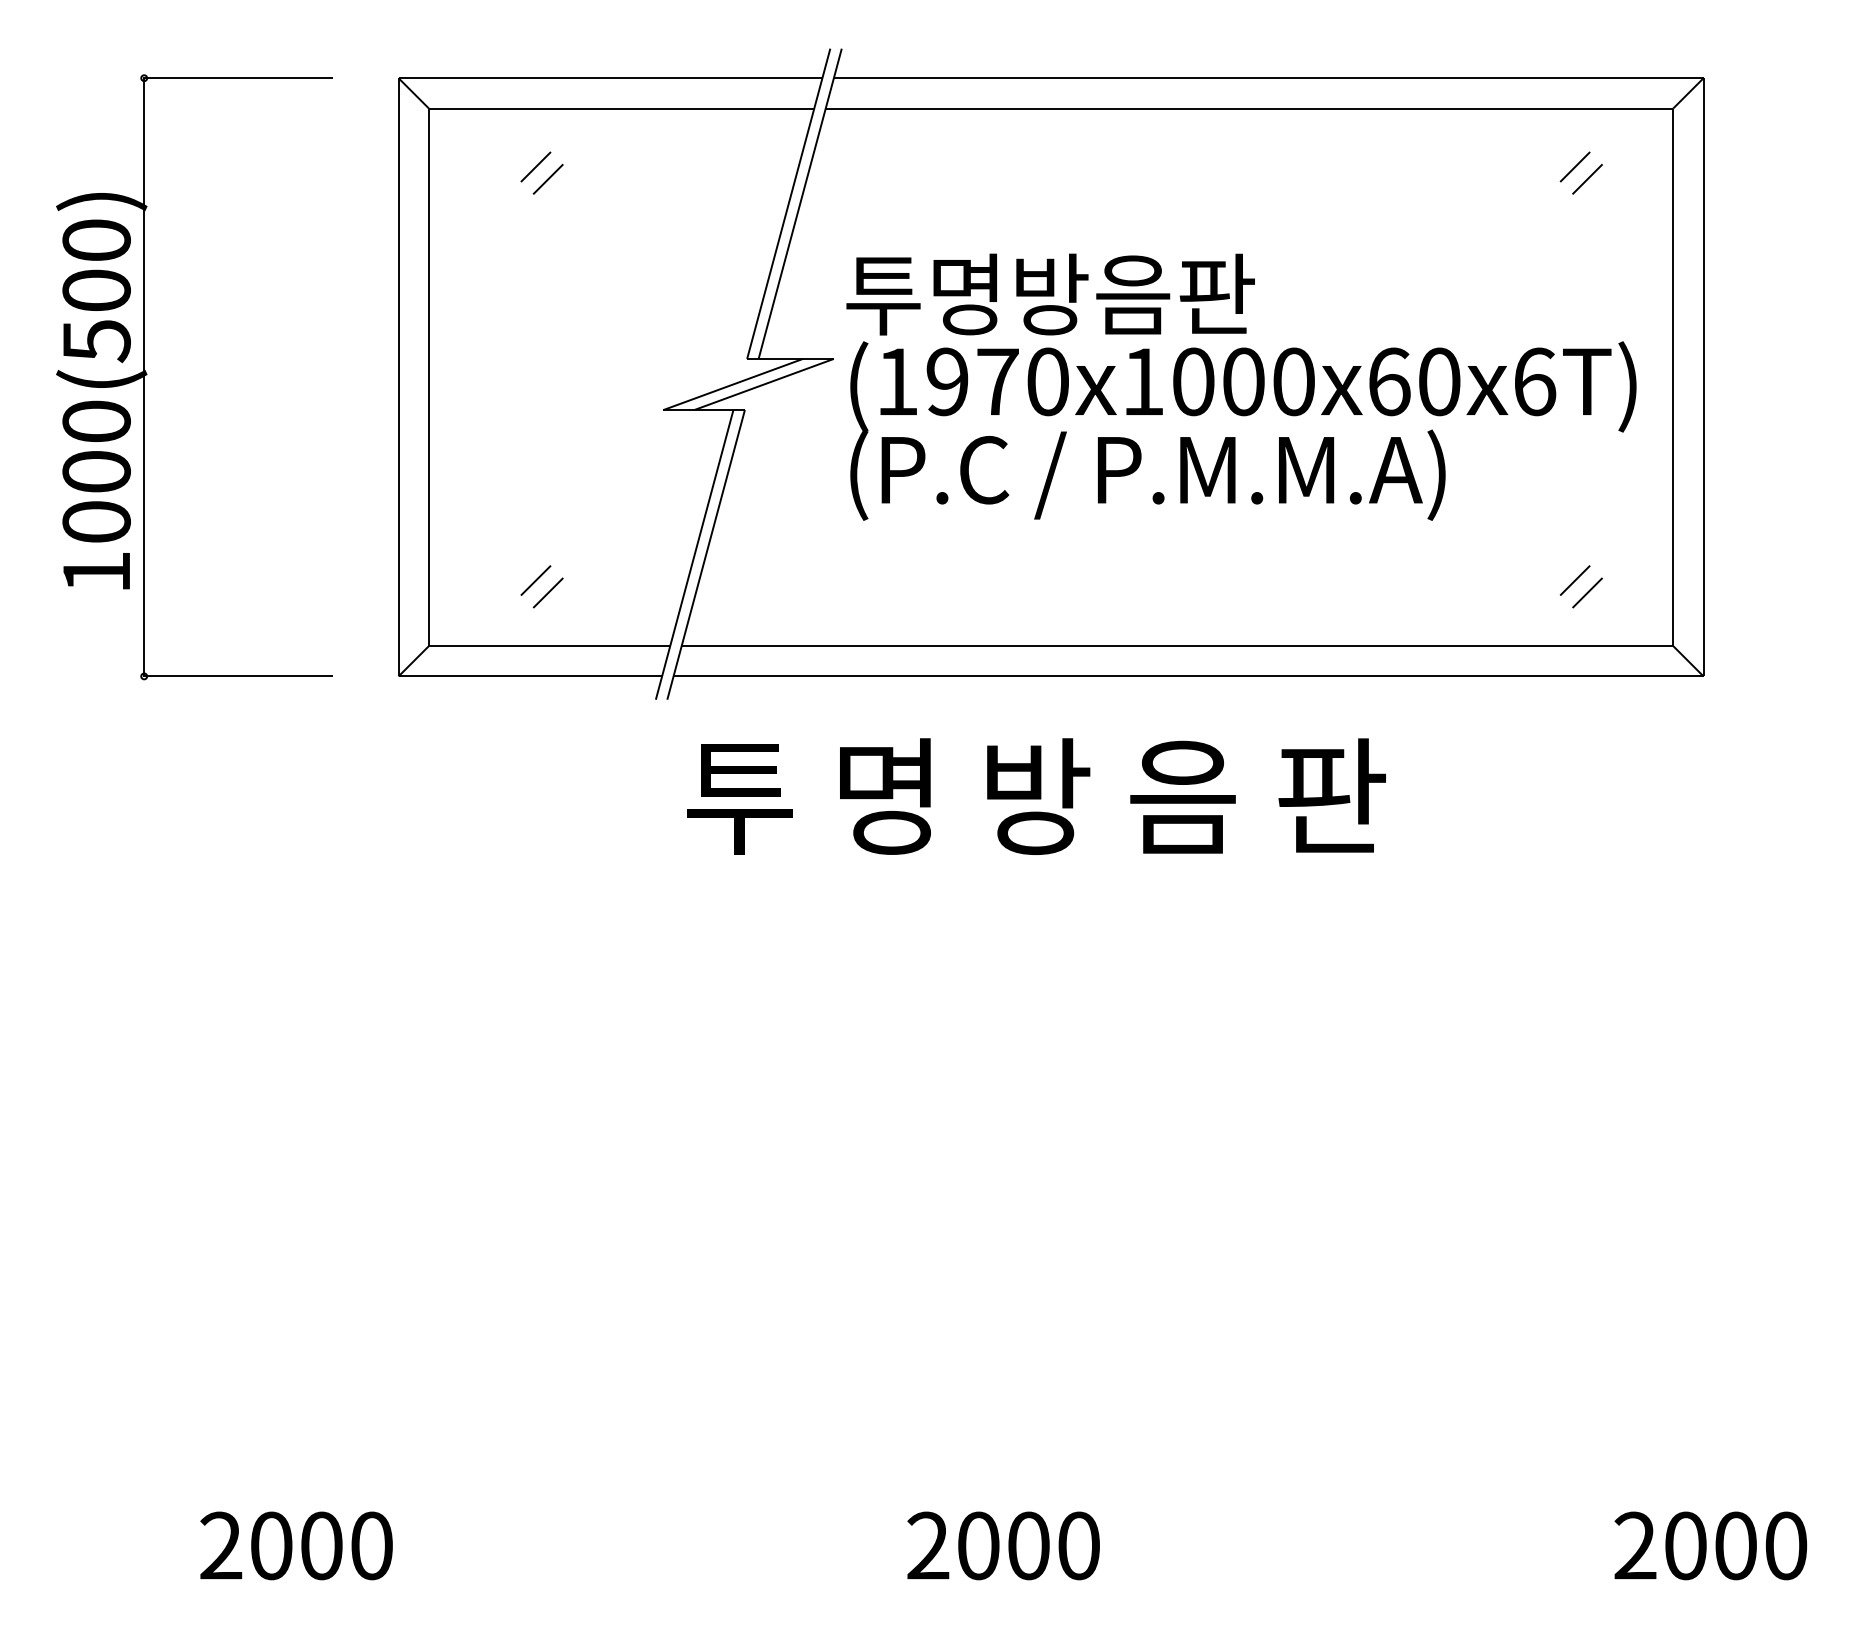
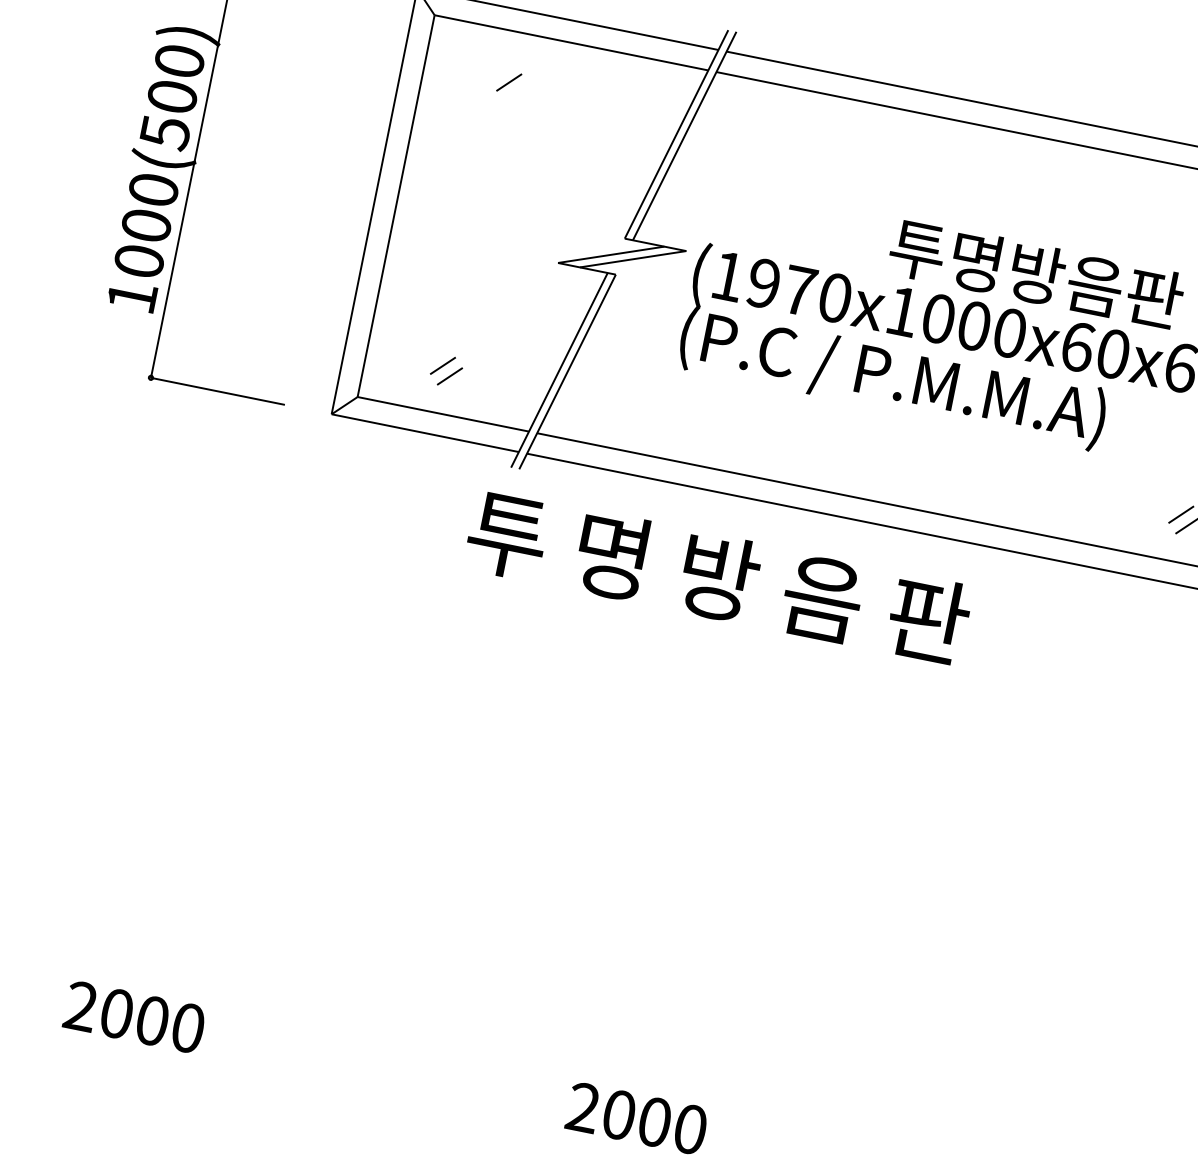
line: (535, 166) -> (501, 71), removed
text: (1050, 294) -> (1036, 274), moved
text: (1036, 796) -> (718, 577), moved

